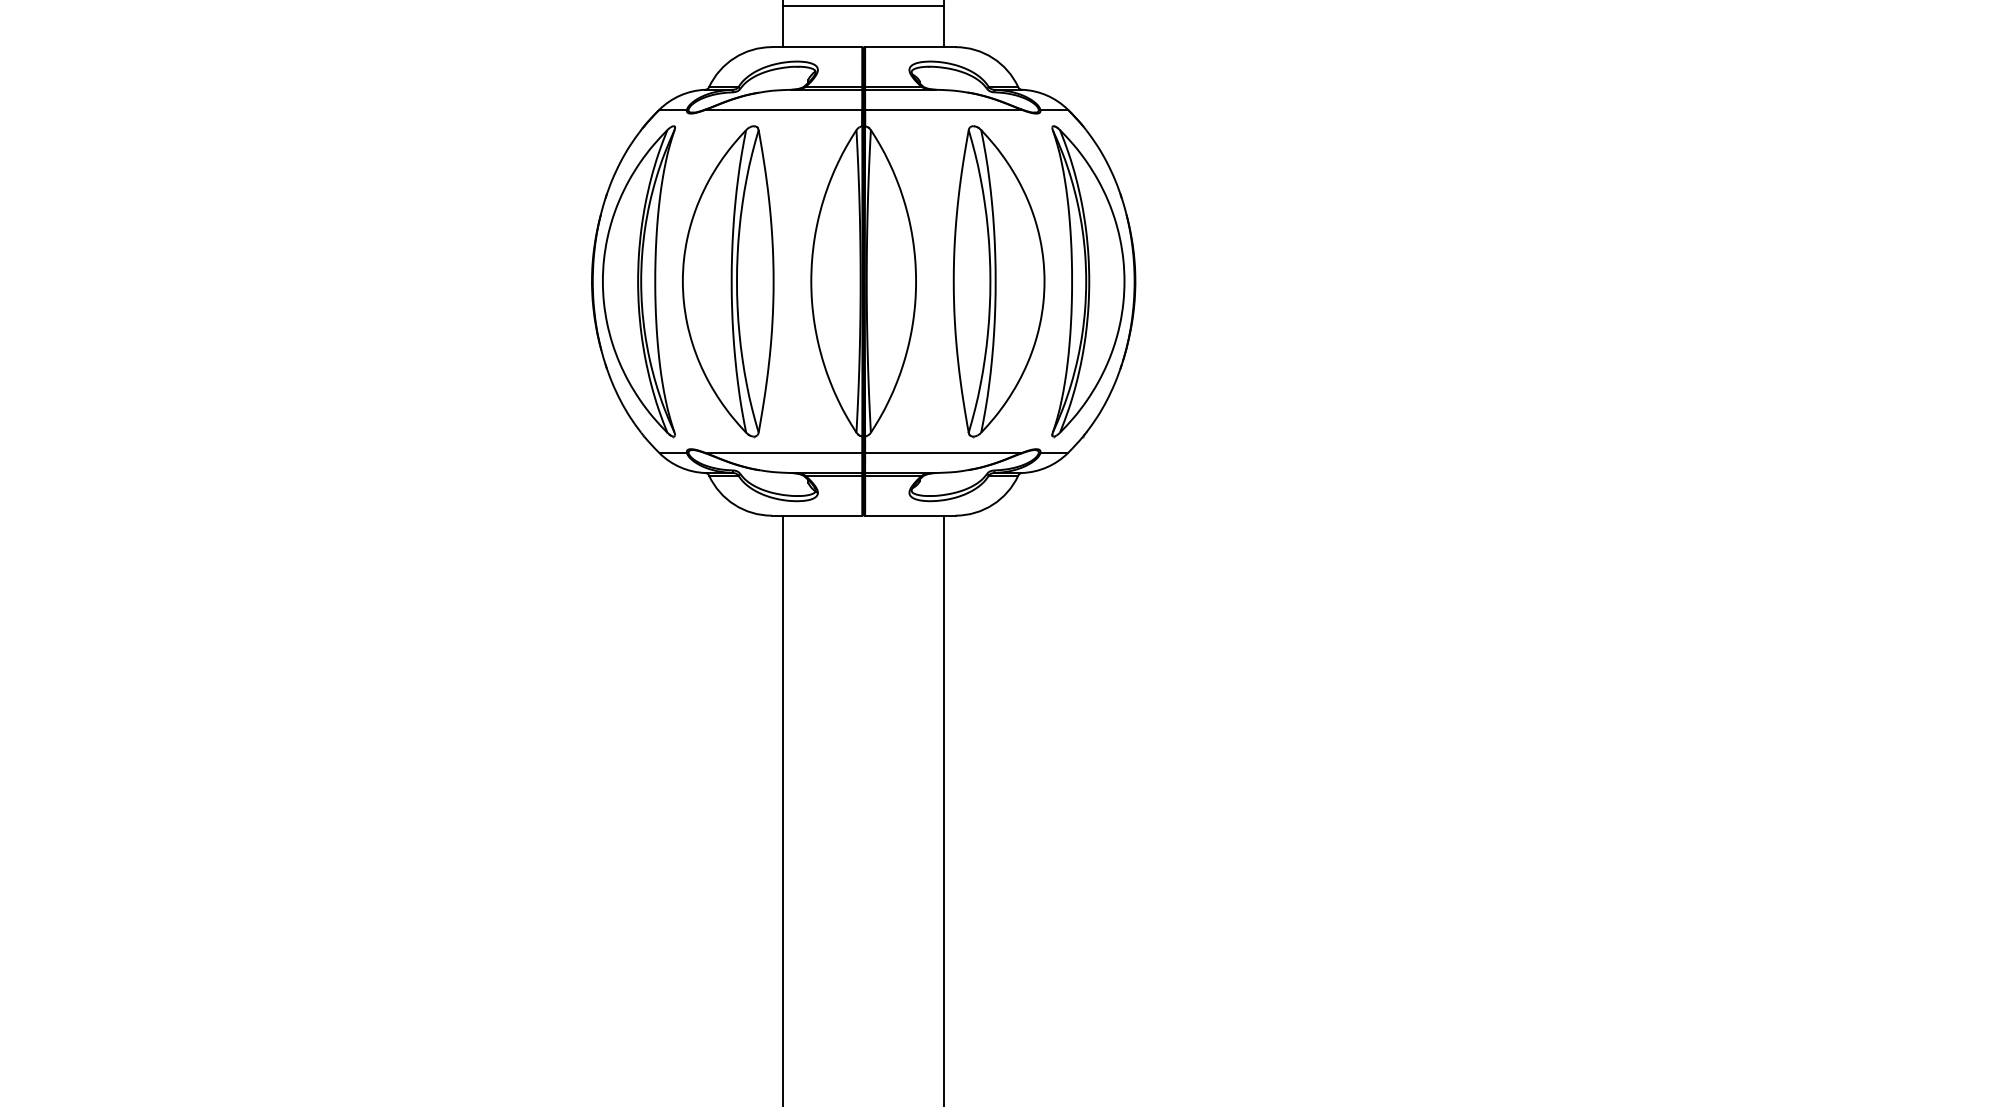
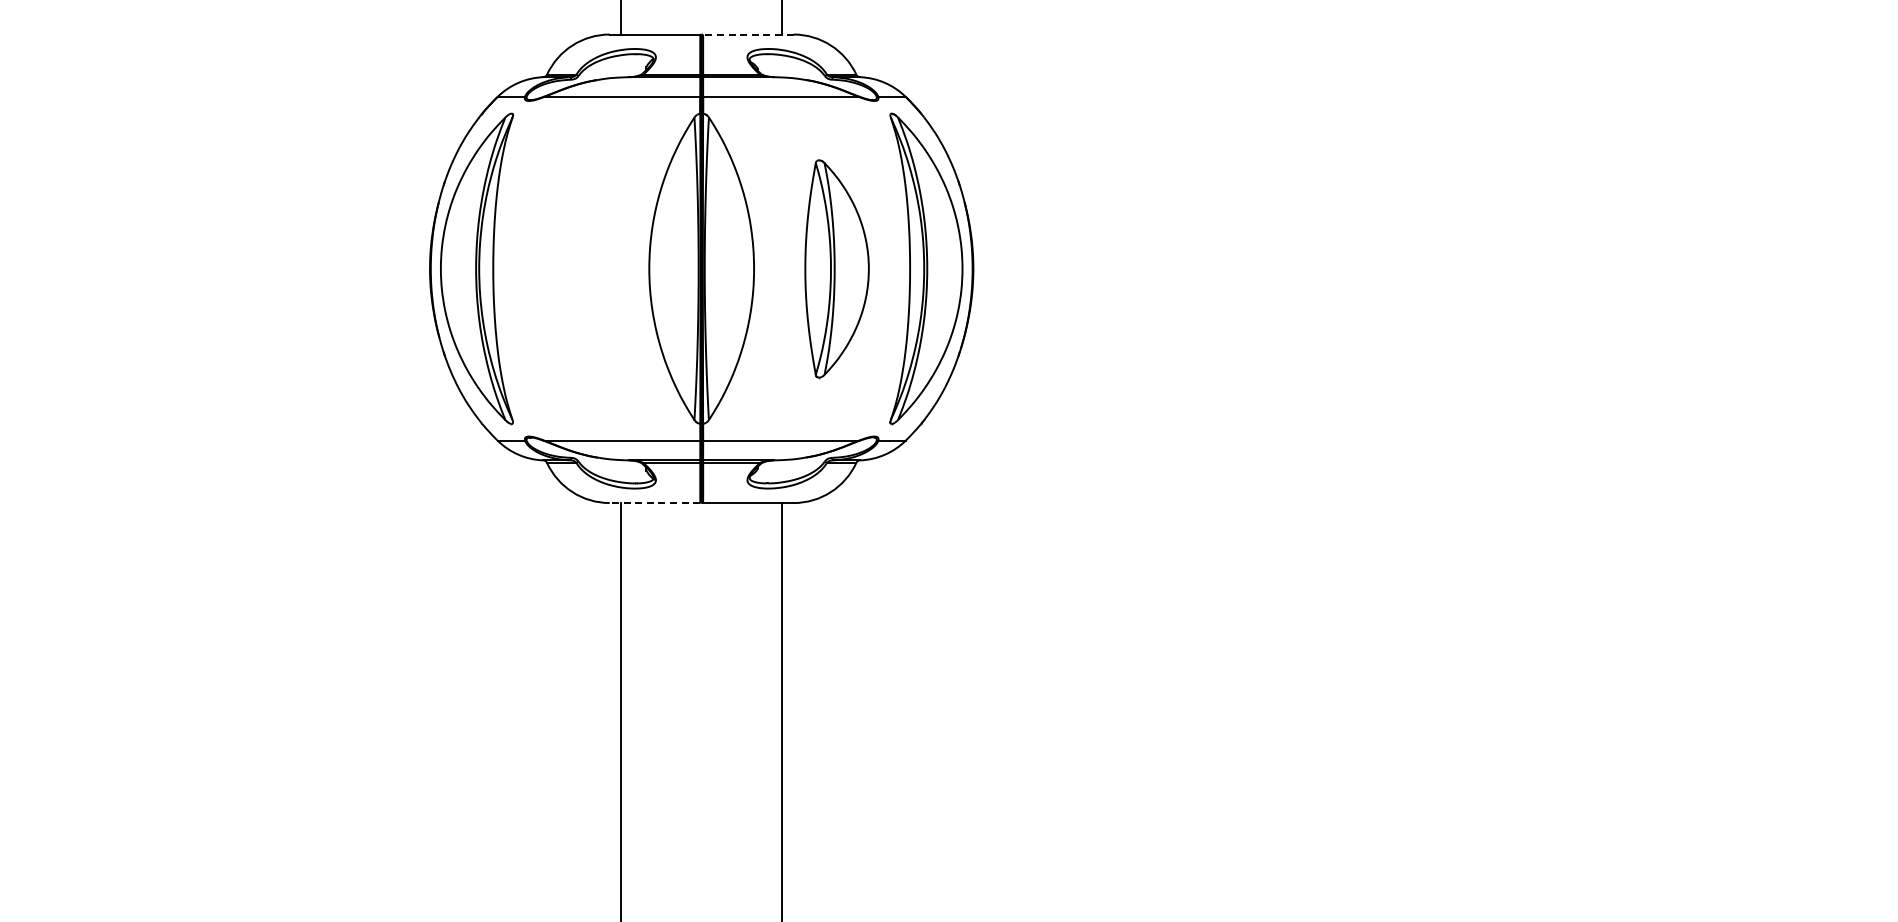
line: (909, 47) -> (747, 34), solid -> dashed
part: (728, 281) -> (566, 268), removed
part: (998, 281) -> (836, 268), size x0.7
line: (816, 515) -> (654, 502), solid -> dashed

